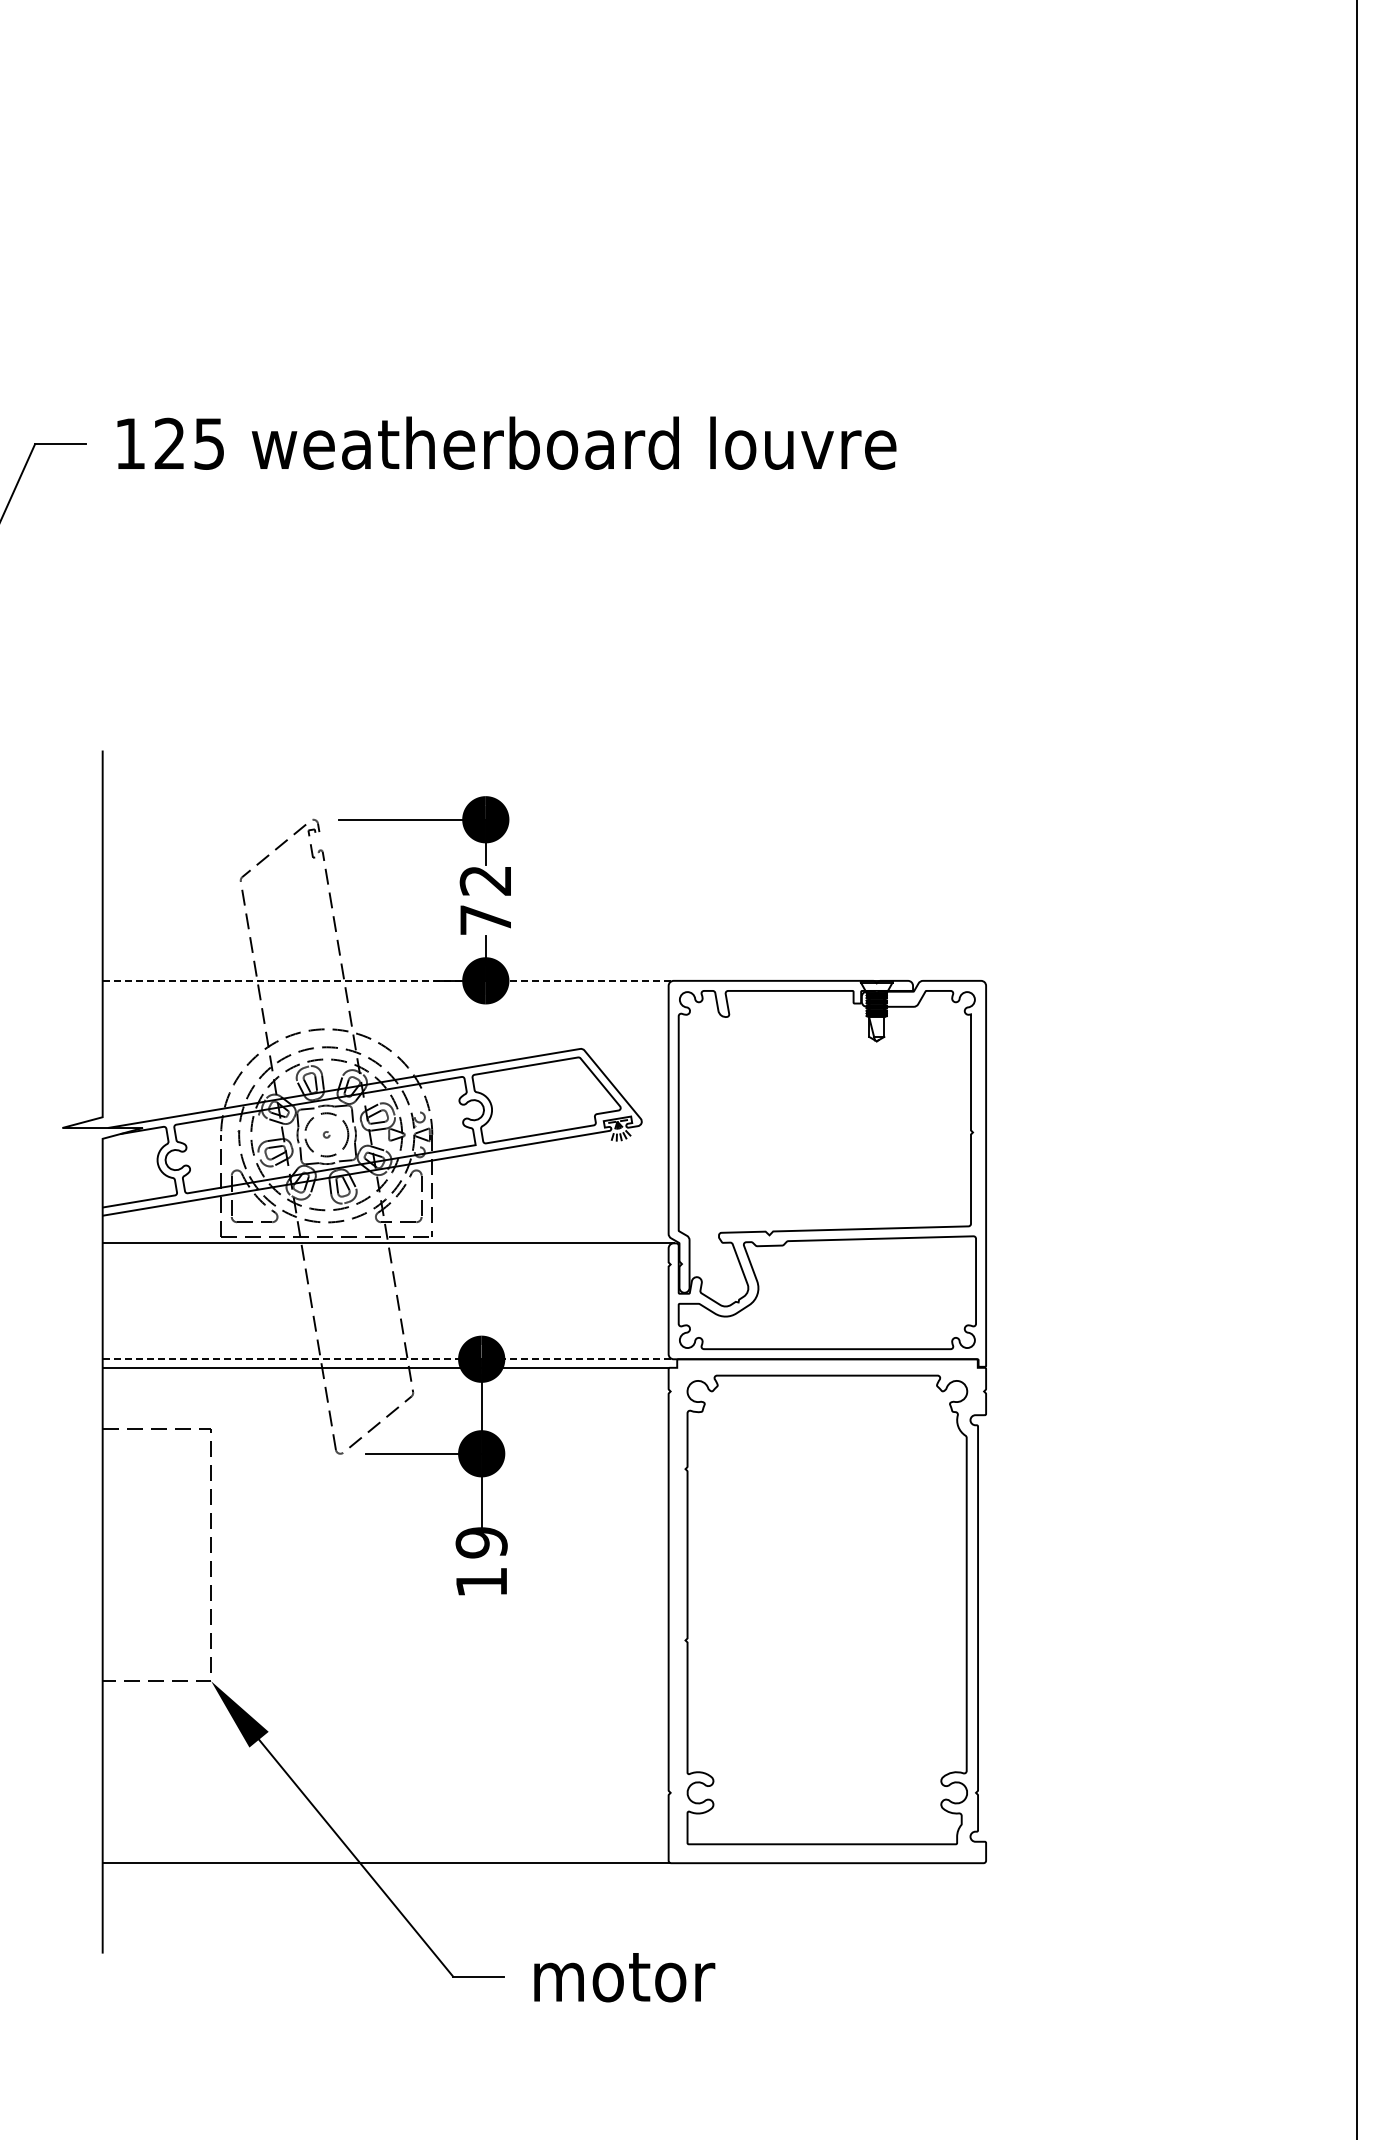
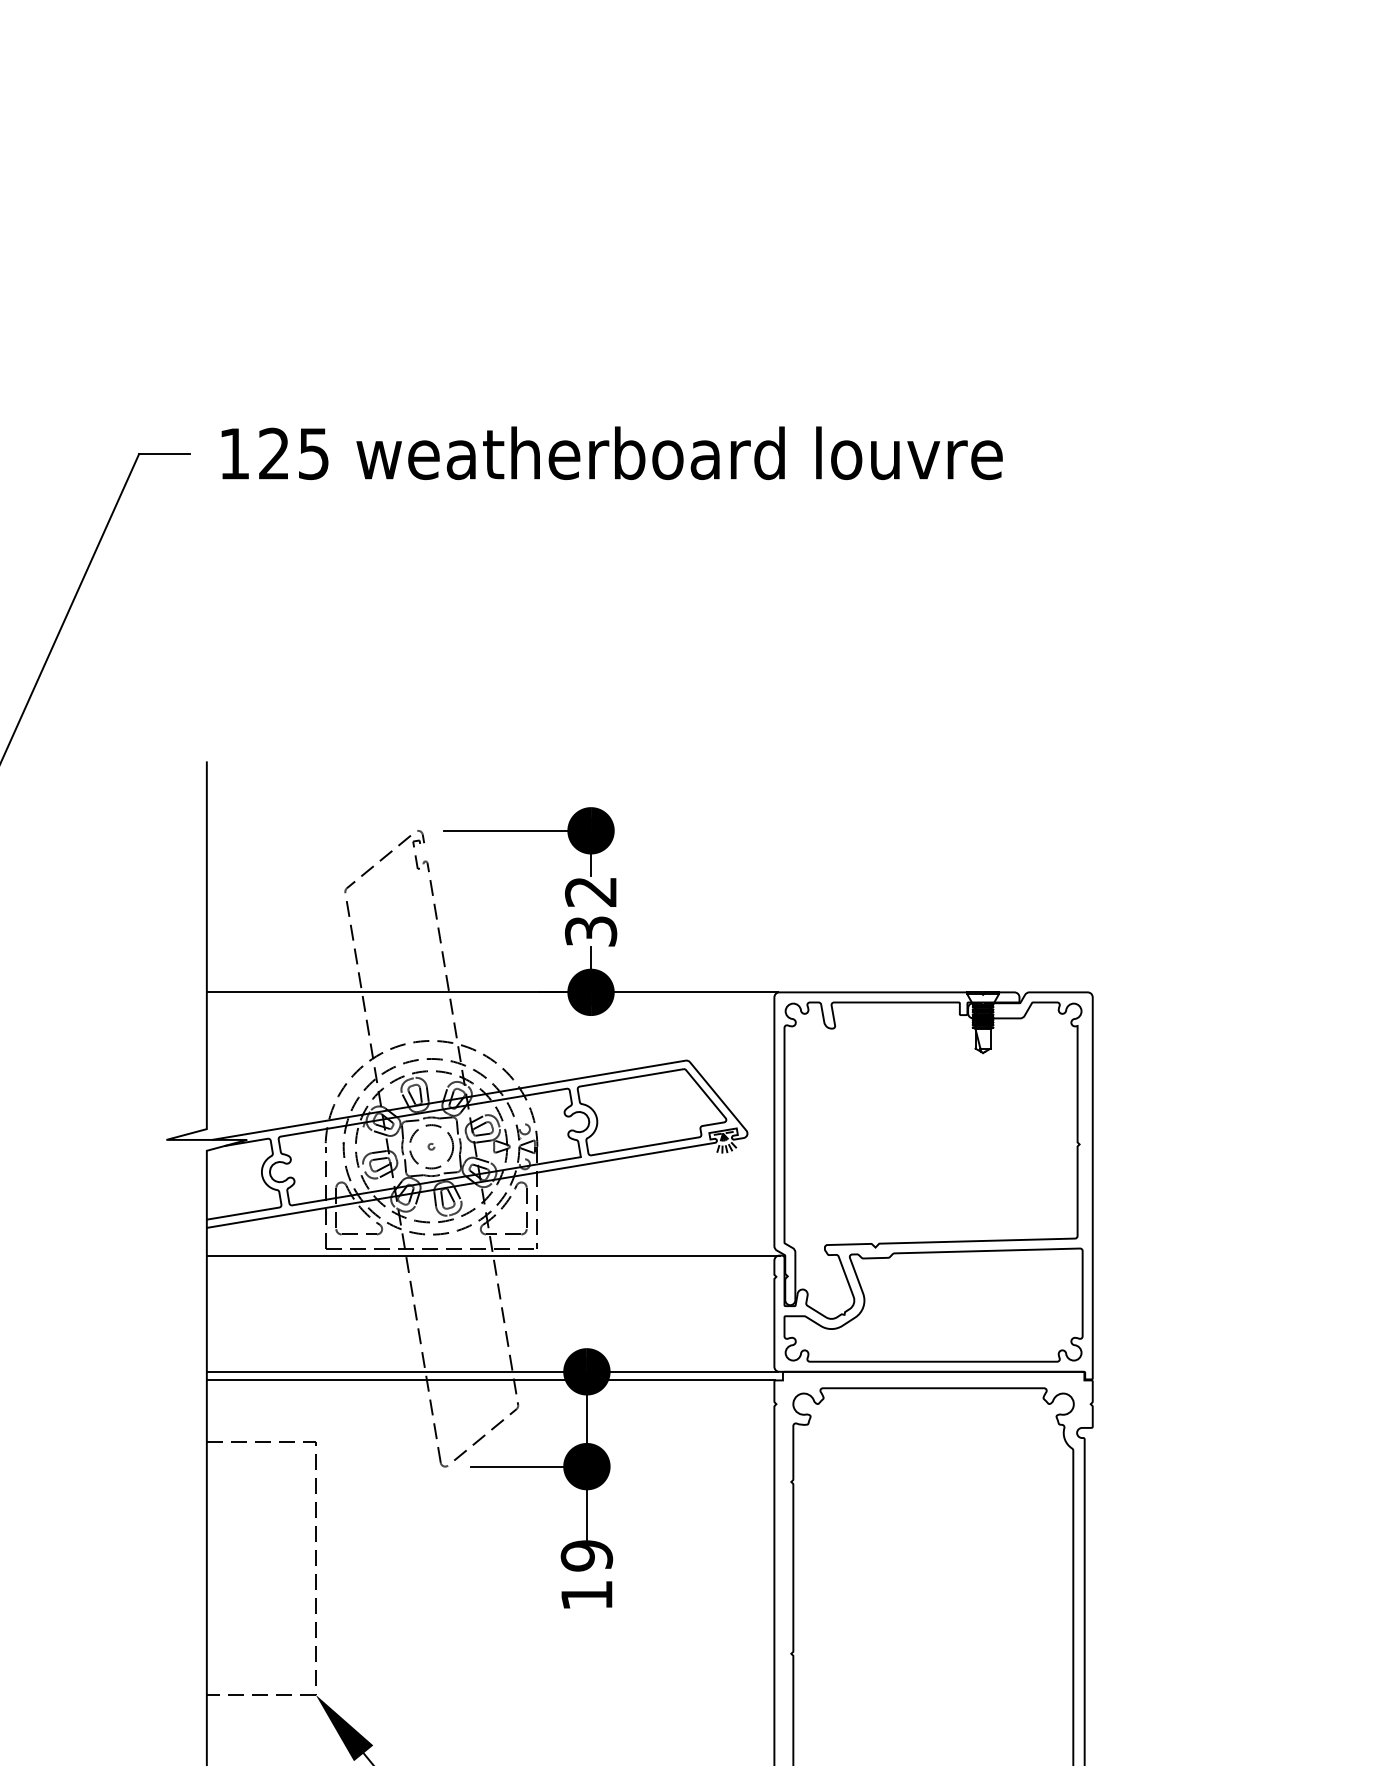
text: (485, 920) -> (590, 931), 72 -> 32
line: (388, 980) -> (493, 992), dashed -> solid
line: (388, 1359) -> (493, 1372), dashed -> solid

